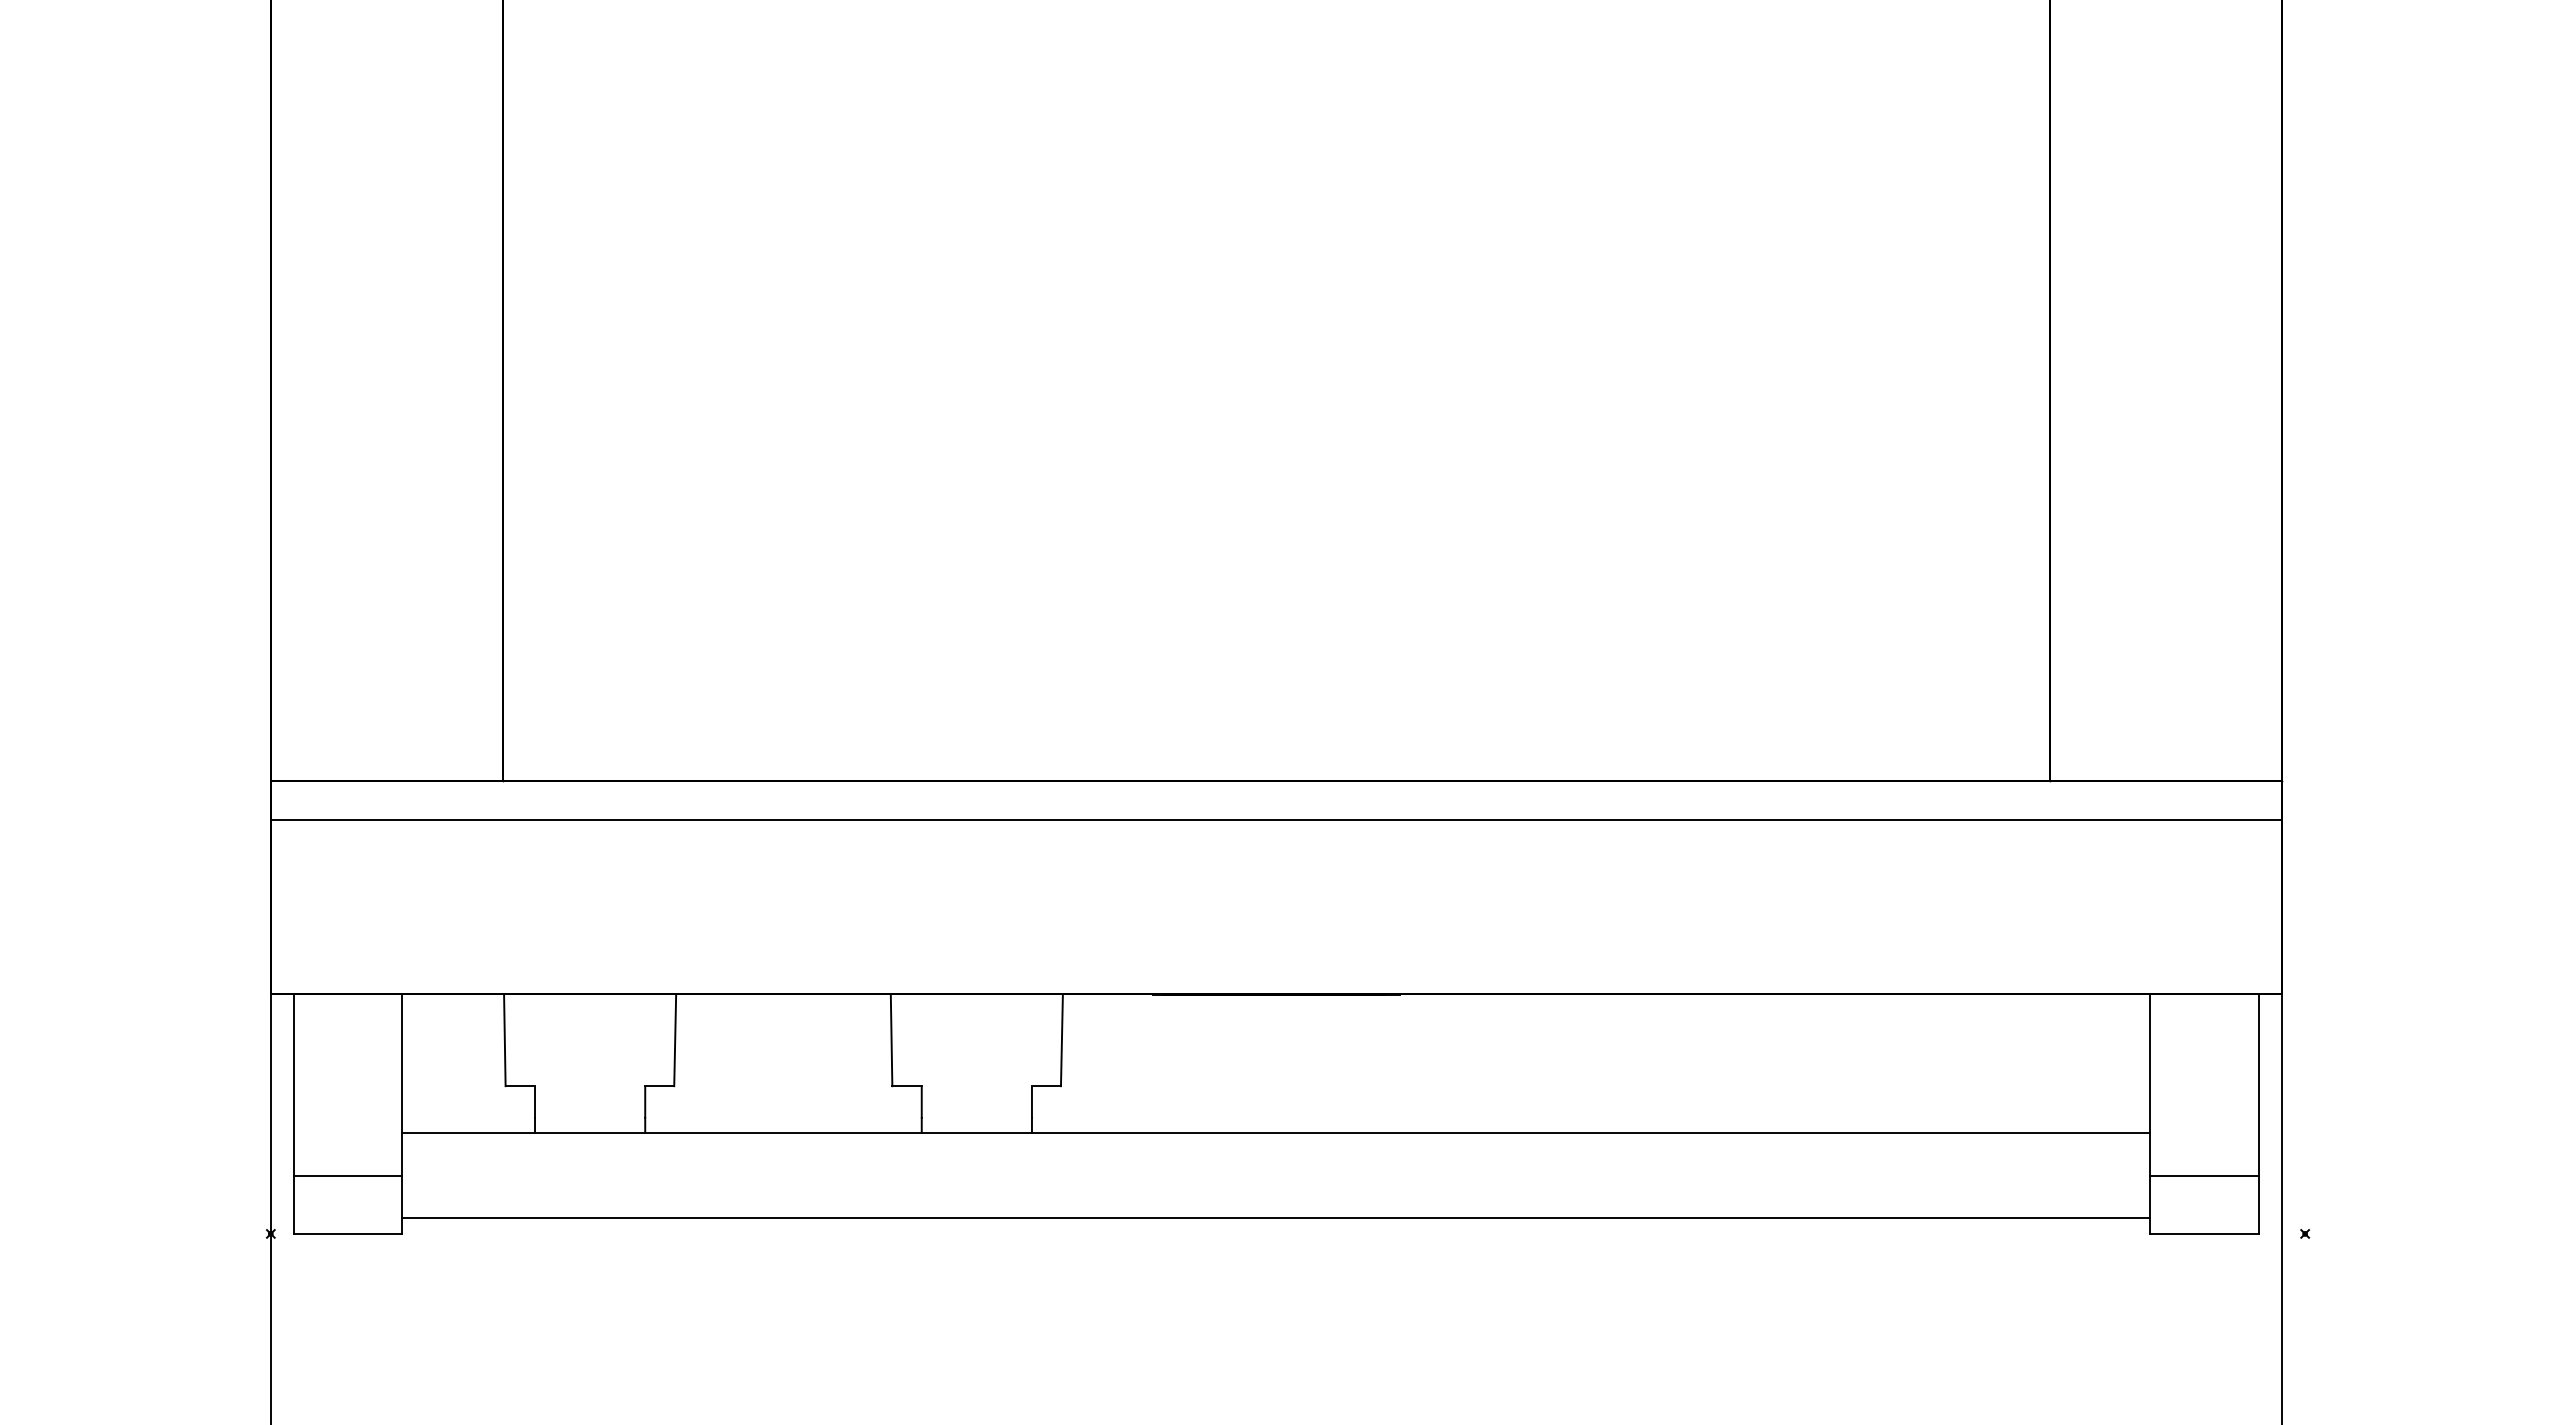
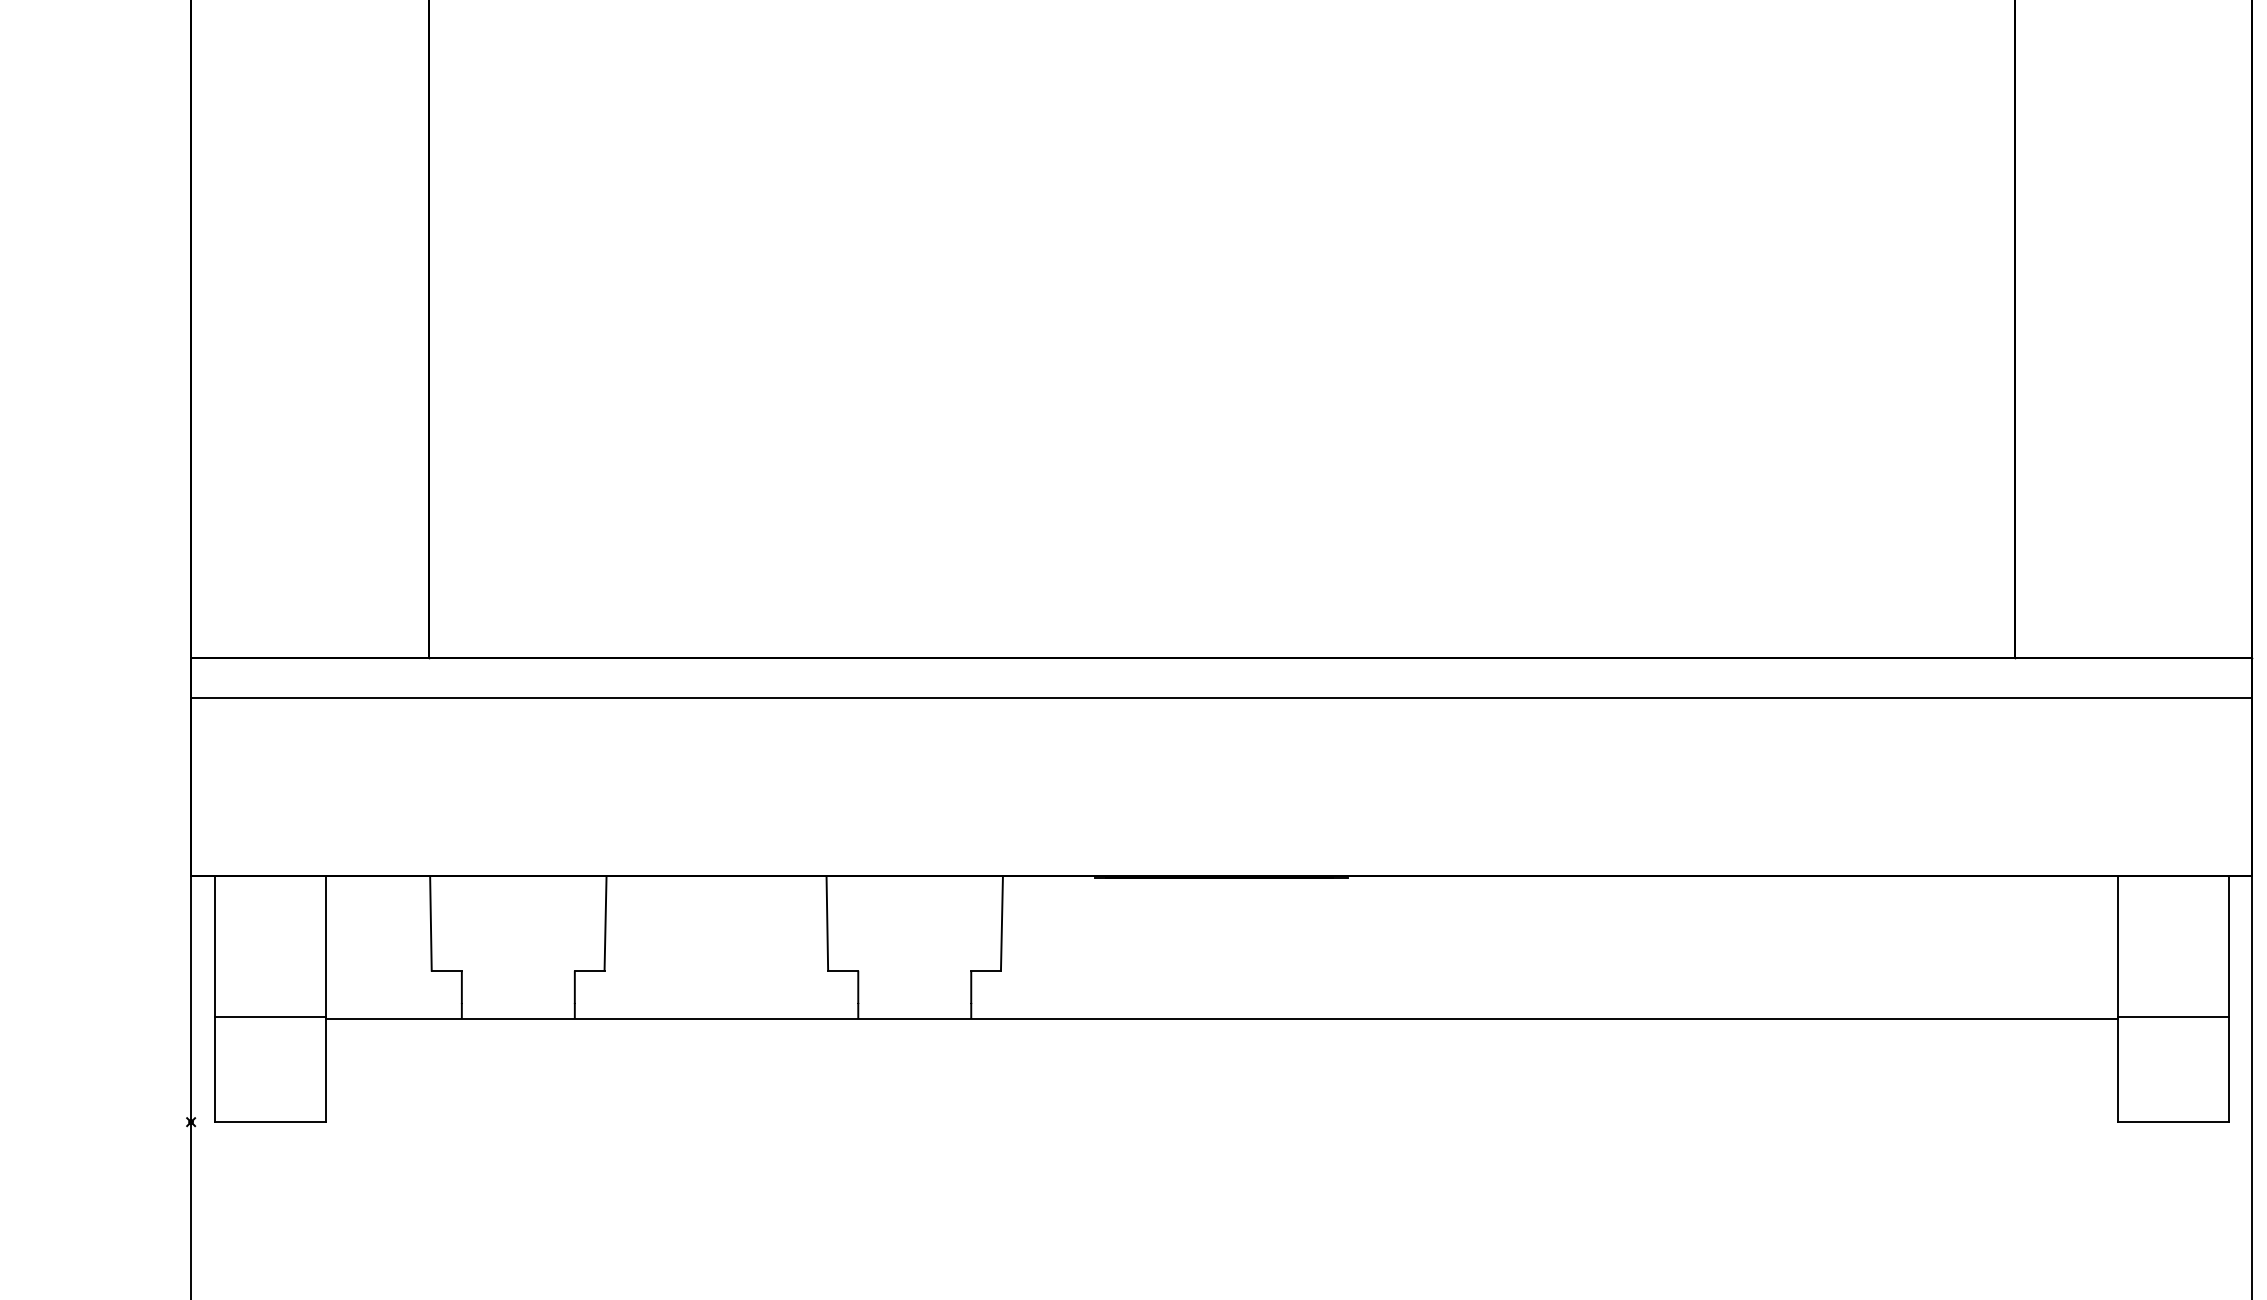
line: (348, 1175) -> (270, 1016), moved
line: (2204, 1175) -> (2173, 1016), moved
line: (1276, 1218) -> (1221, 1106), removed

